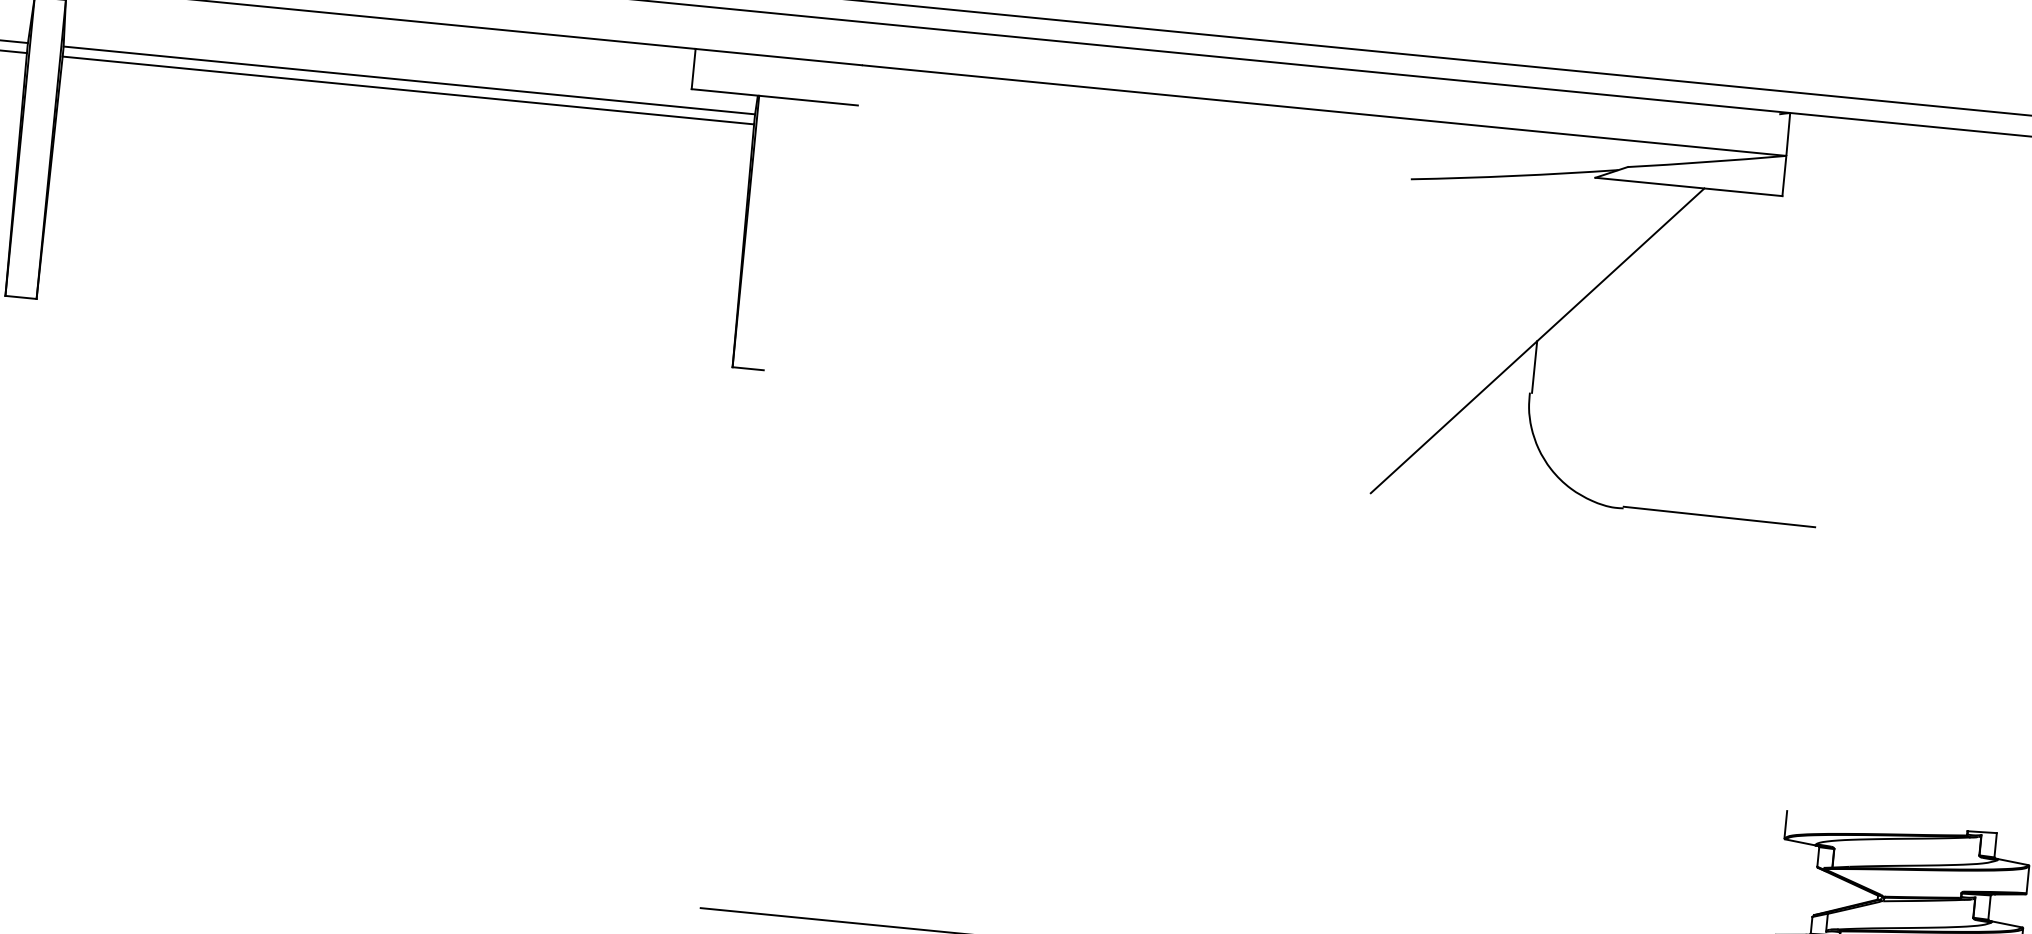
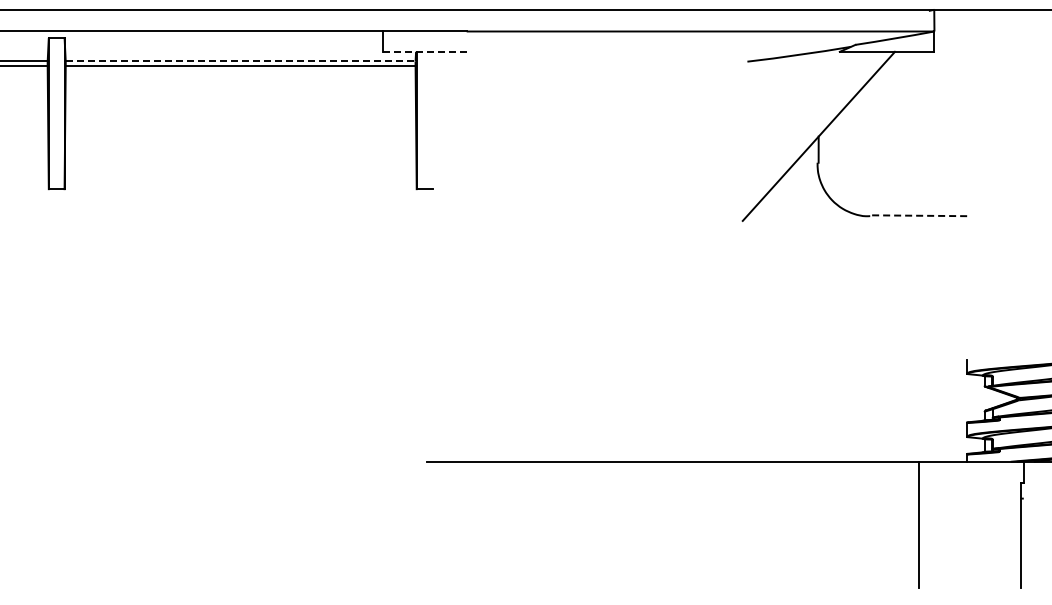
line: (409, 80) -> (240, 61), solid -> dashed
line: (774, 96) -> (424, 51), solid -> dashed
line: (1719, 516) -> (918, 215), solid -> dashed

